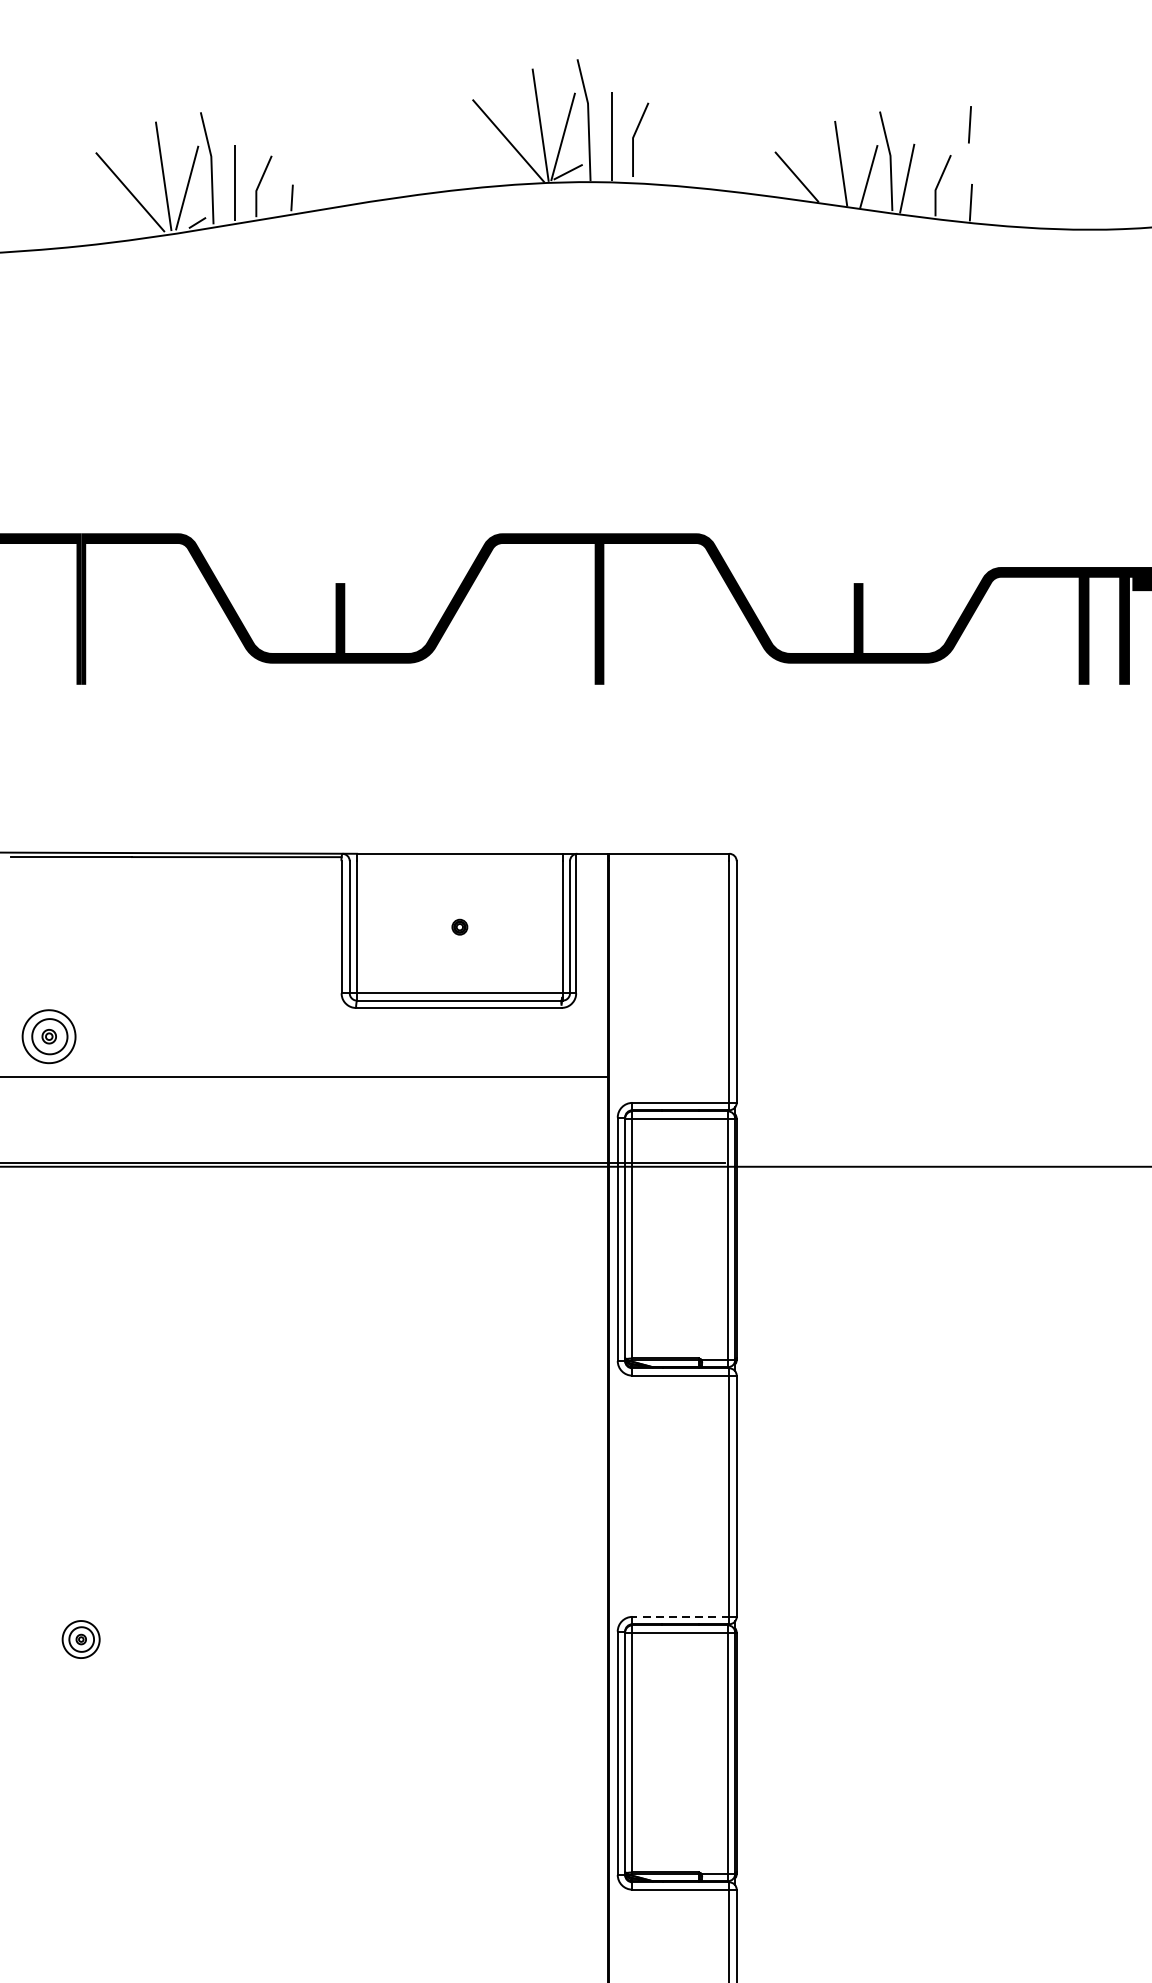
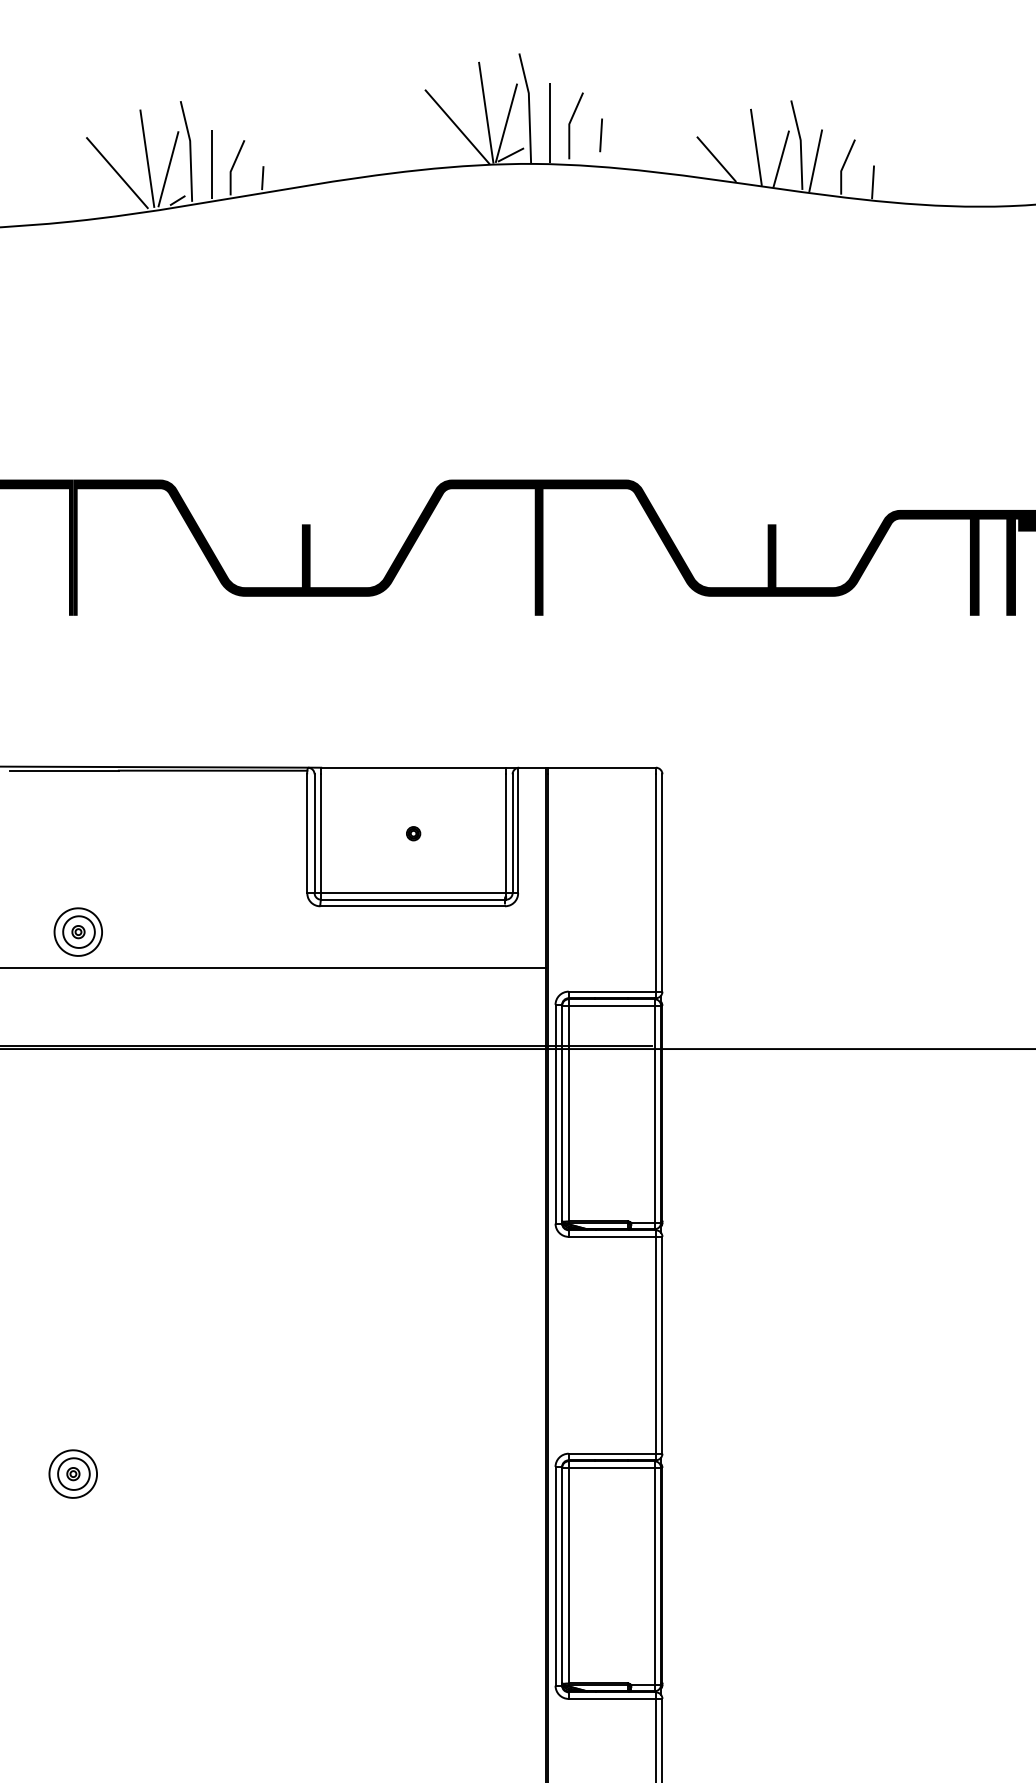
line: (969, 124) -> (600, 135), moved
part: (48, 1035) -> (77, 931), moved
line: (681, 1616) -> (612, 1453), dashed -> solid
part: (80, 1638) -> (72, 1473), size x1.43

